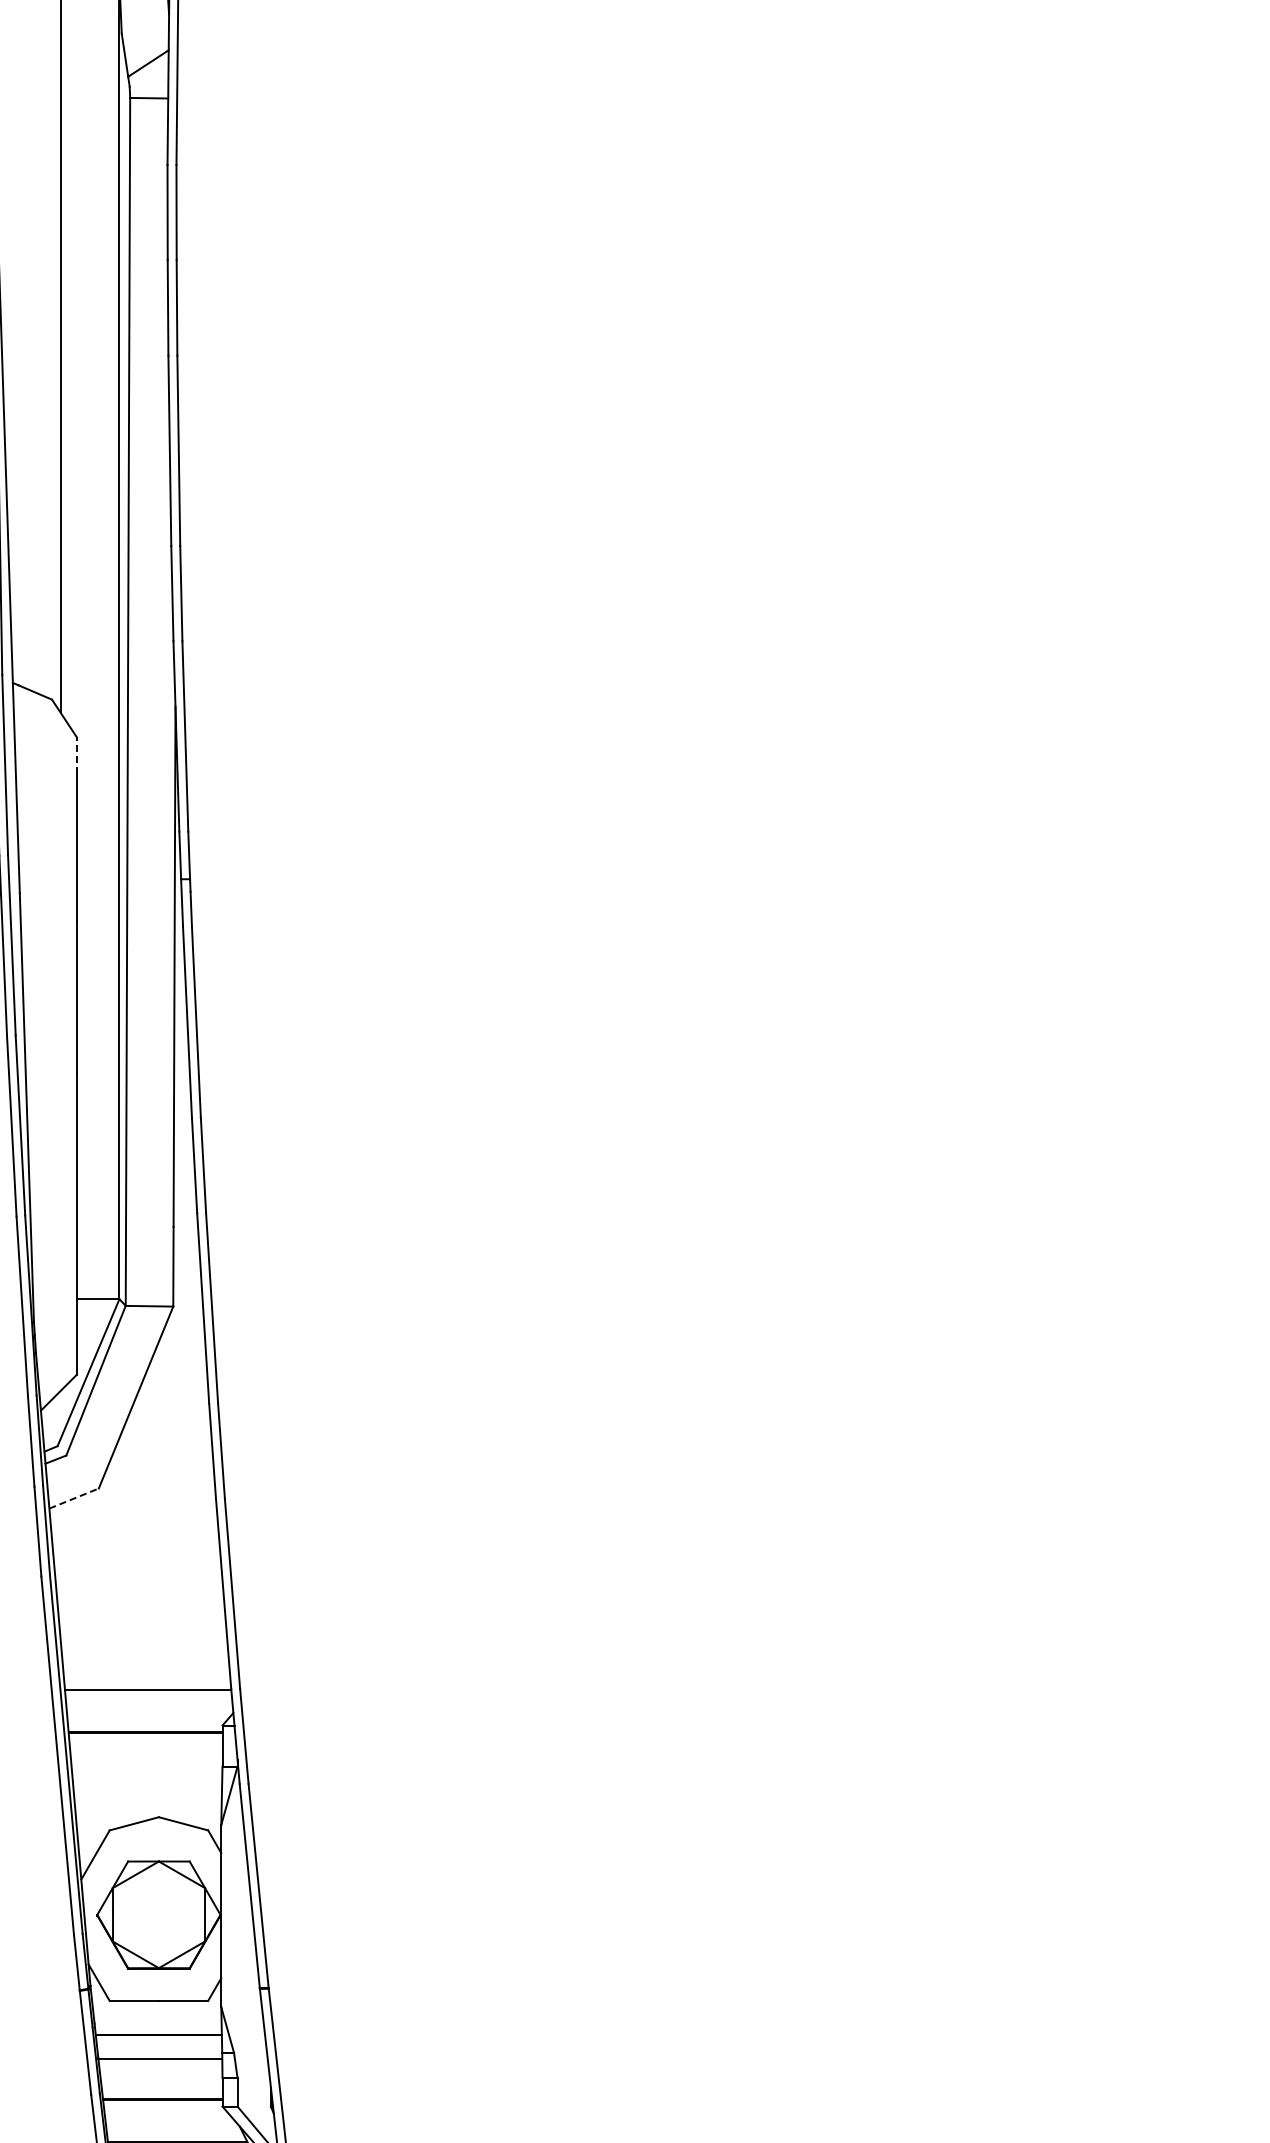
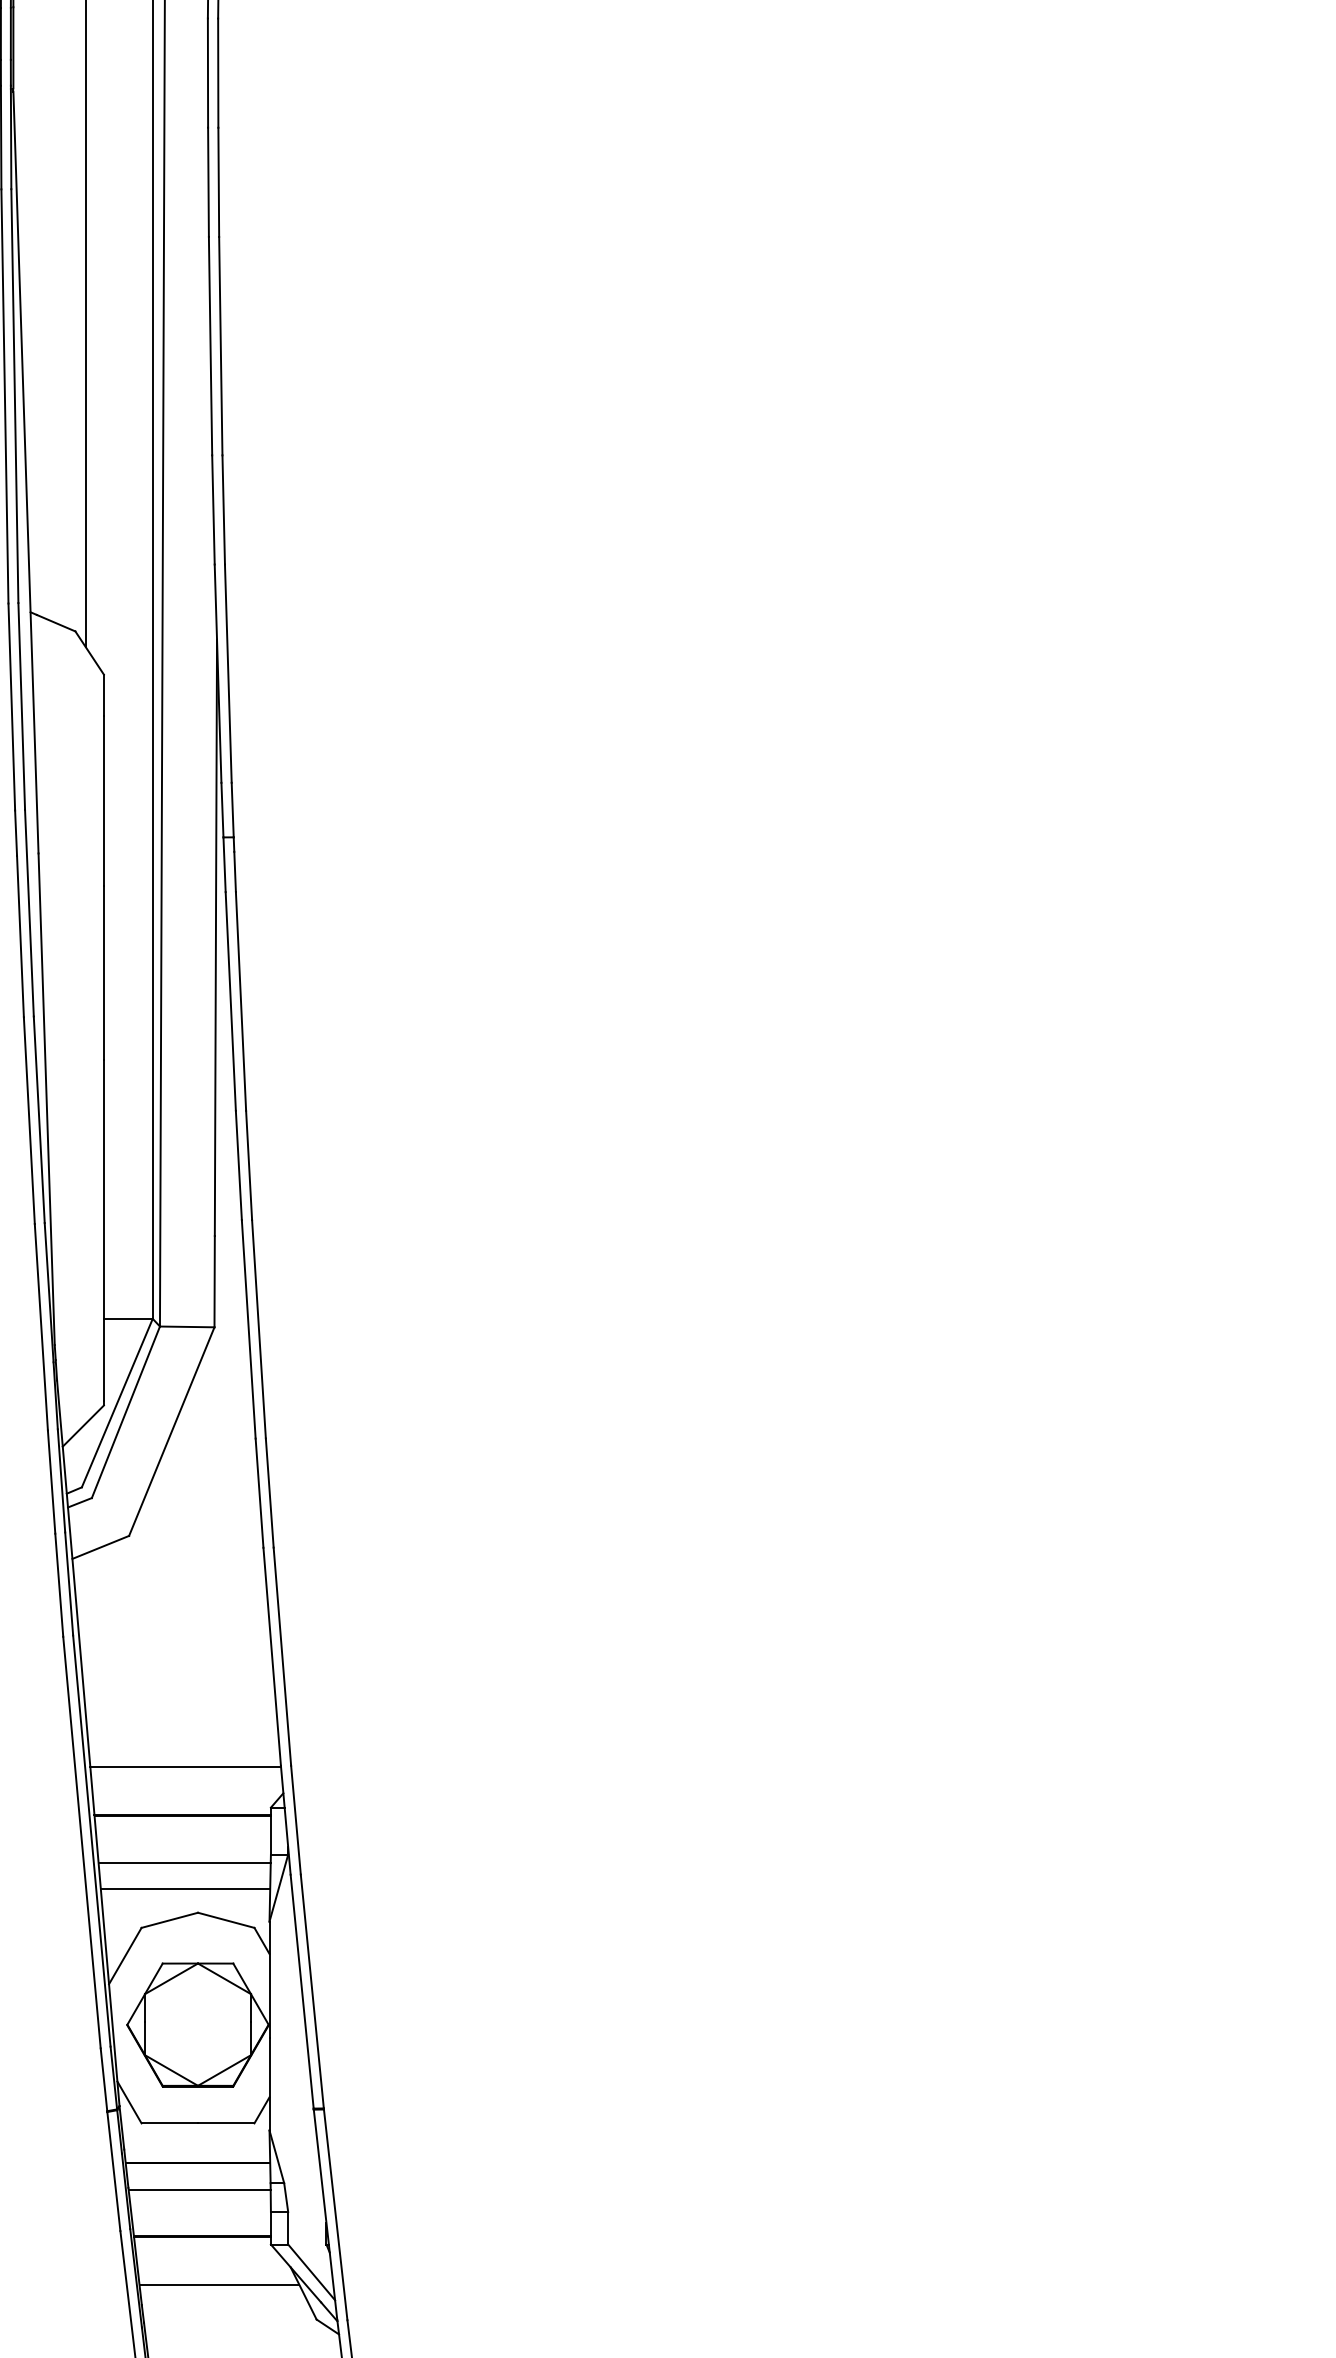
line: (76, 755) -> (103, 695), dashed -> solid
line: (74, 1498) -> (101, 1547), dashed -> solid
line: (147, 1773) -> (184, 1862), added
line: (147, 1796) -> (184, 1889), added

